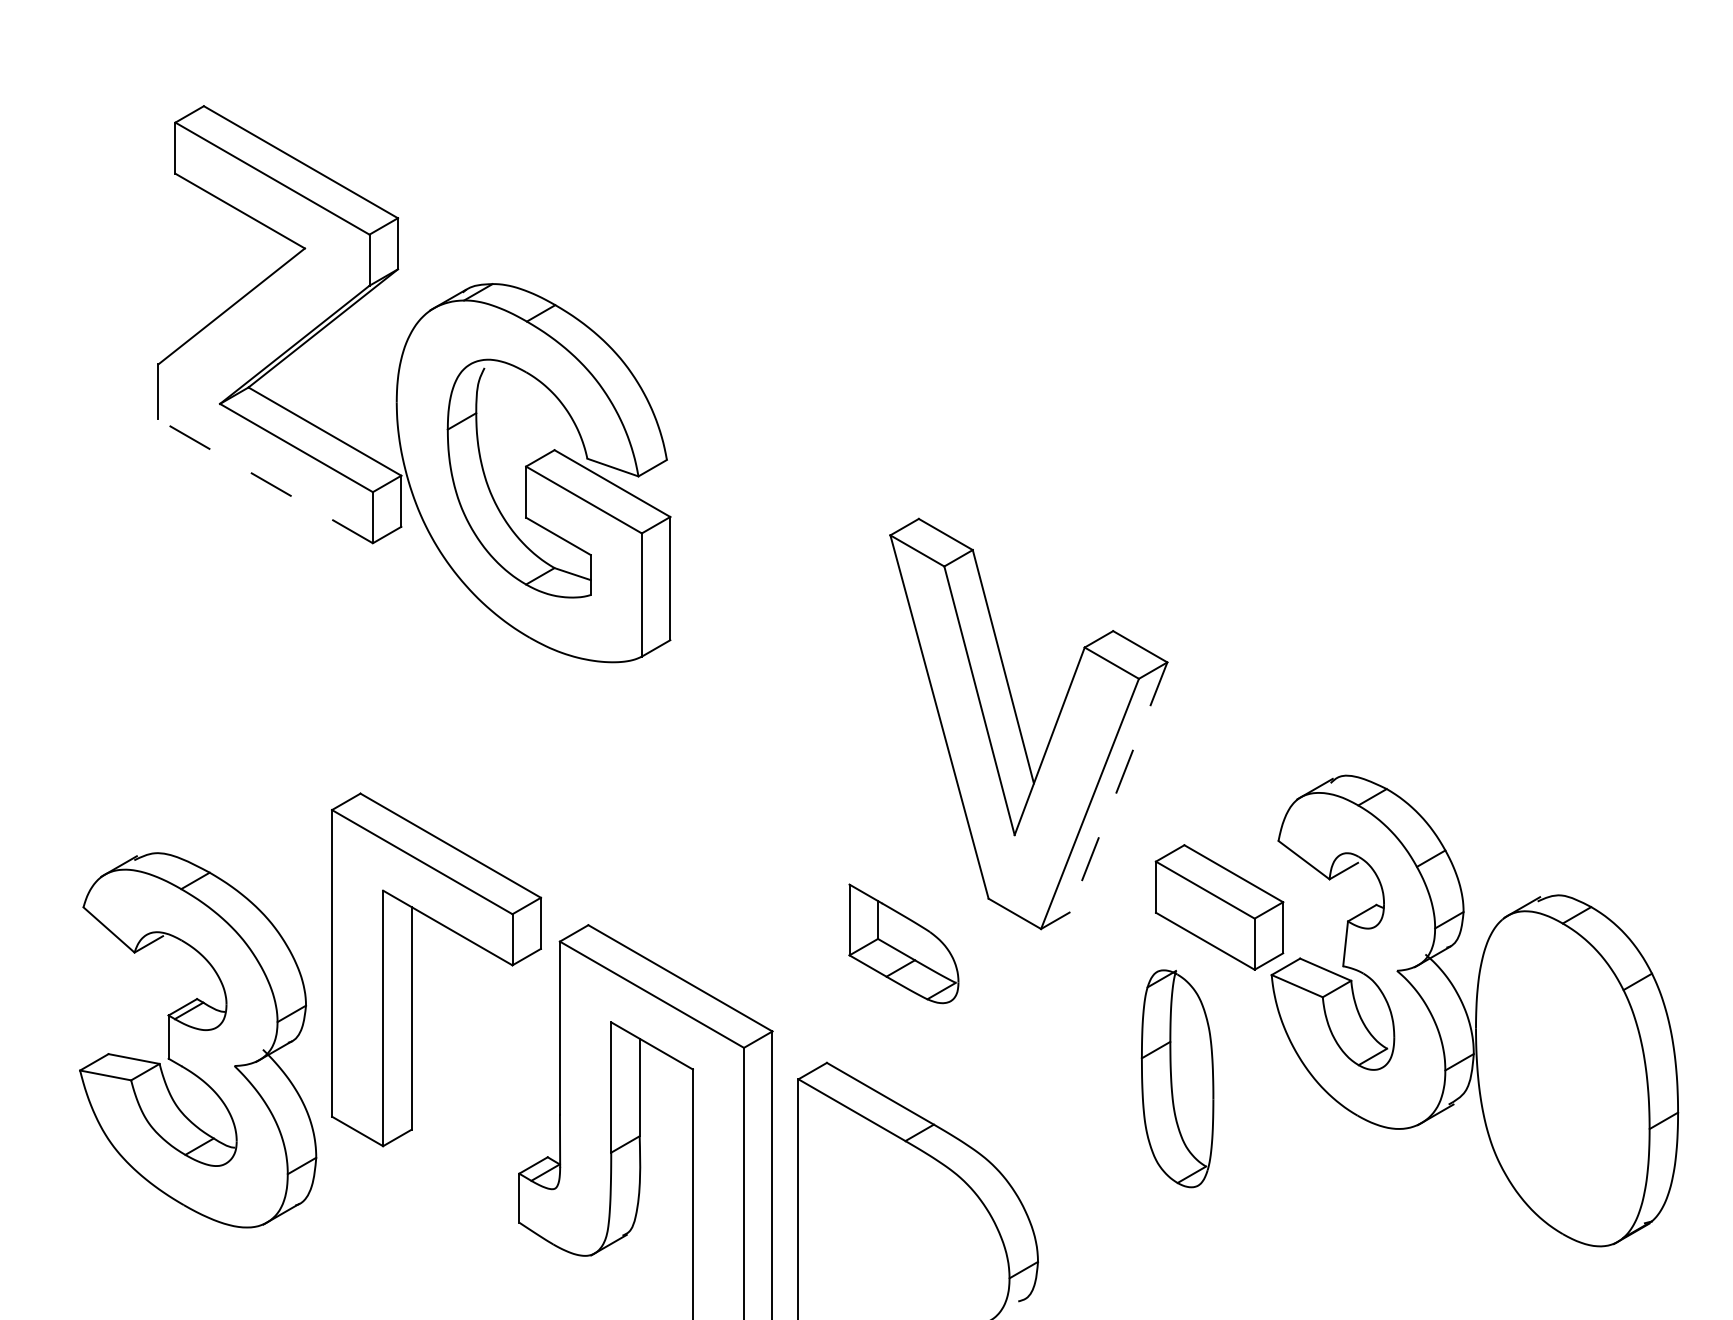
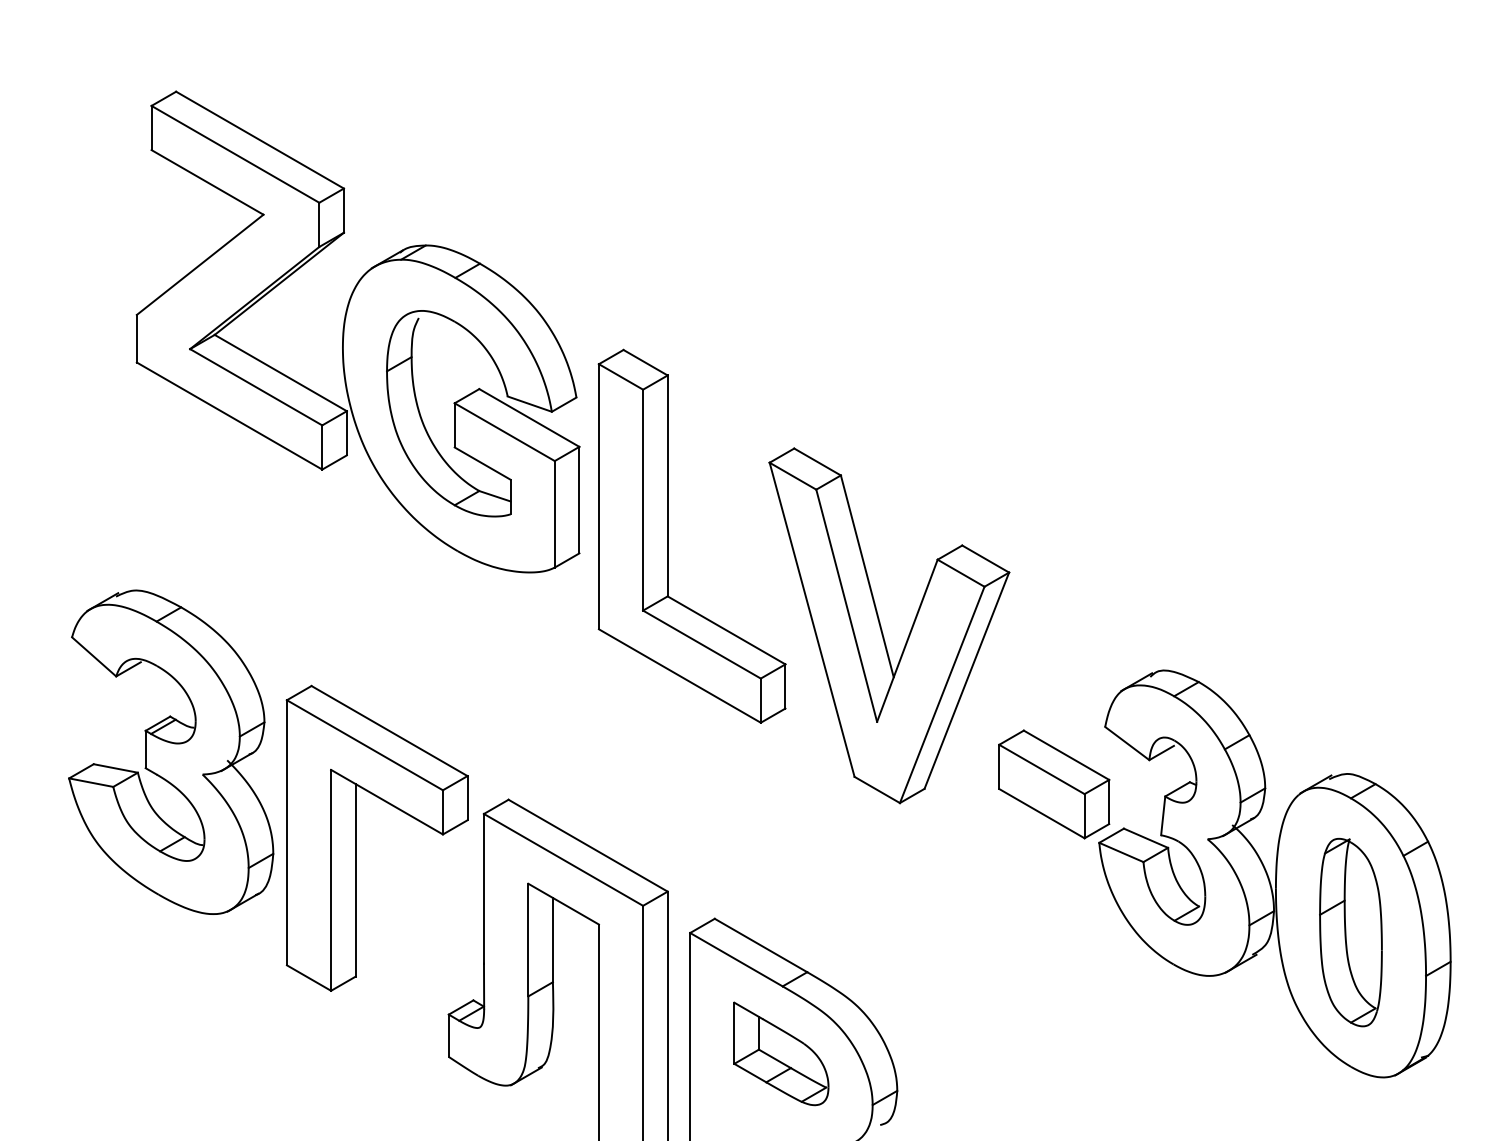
line: (265, 480) -> (229, 415), dashed -> solid
part: (773, 619) -> (668, 535), added
line: (1118, 788) -> (966, 681), dashed -> solid
part: (904, 943) -> (781, 1053), moved
part: (198, 1039) -> (171, 751), moved
part: (1177, 1078) -> (1350, 932), moved

